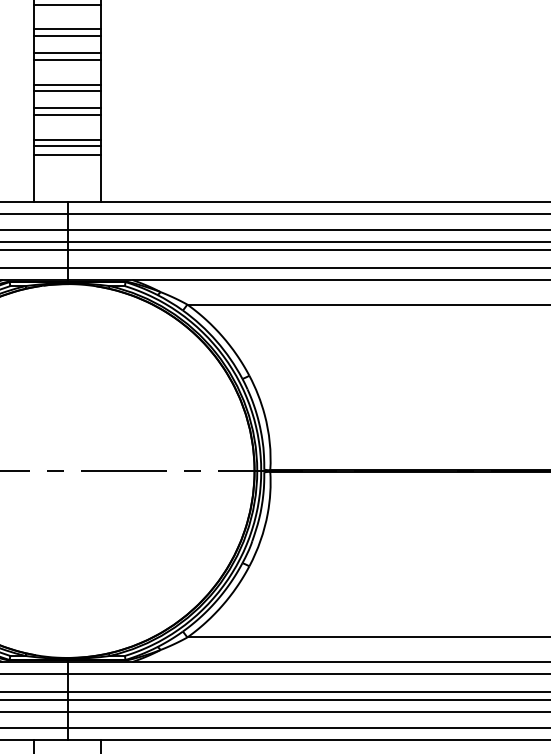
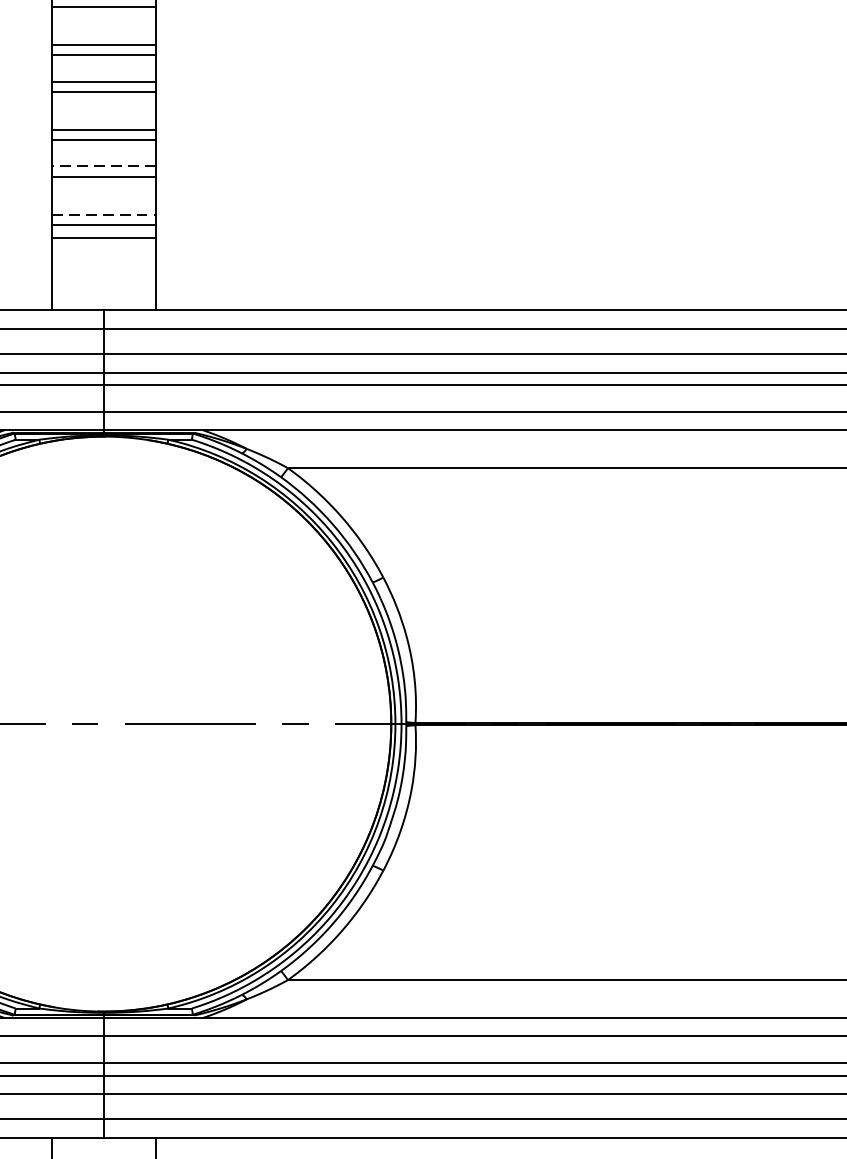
line: (67, 108) -> (103, 166), solid -> dashed
line: (67, 139) -> (103, 214), solid -> dashed

